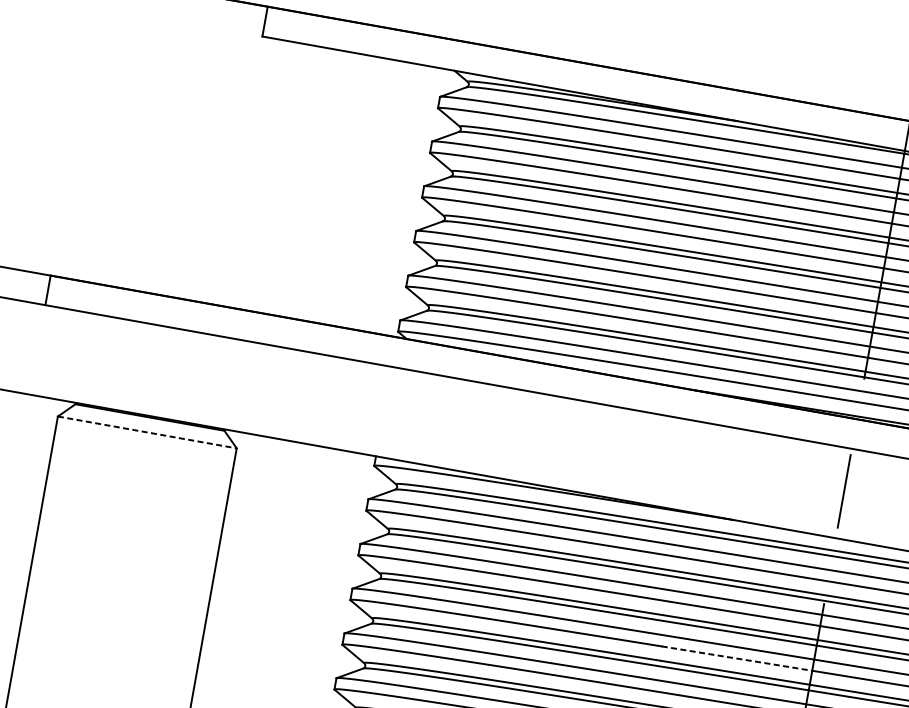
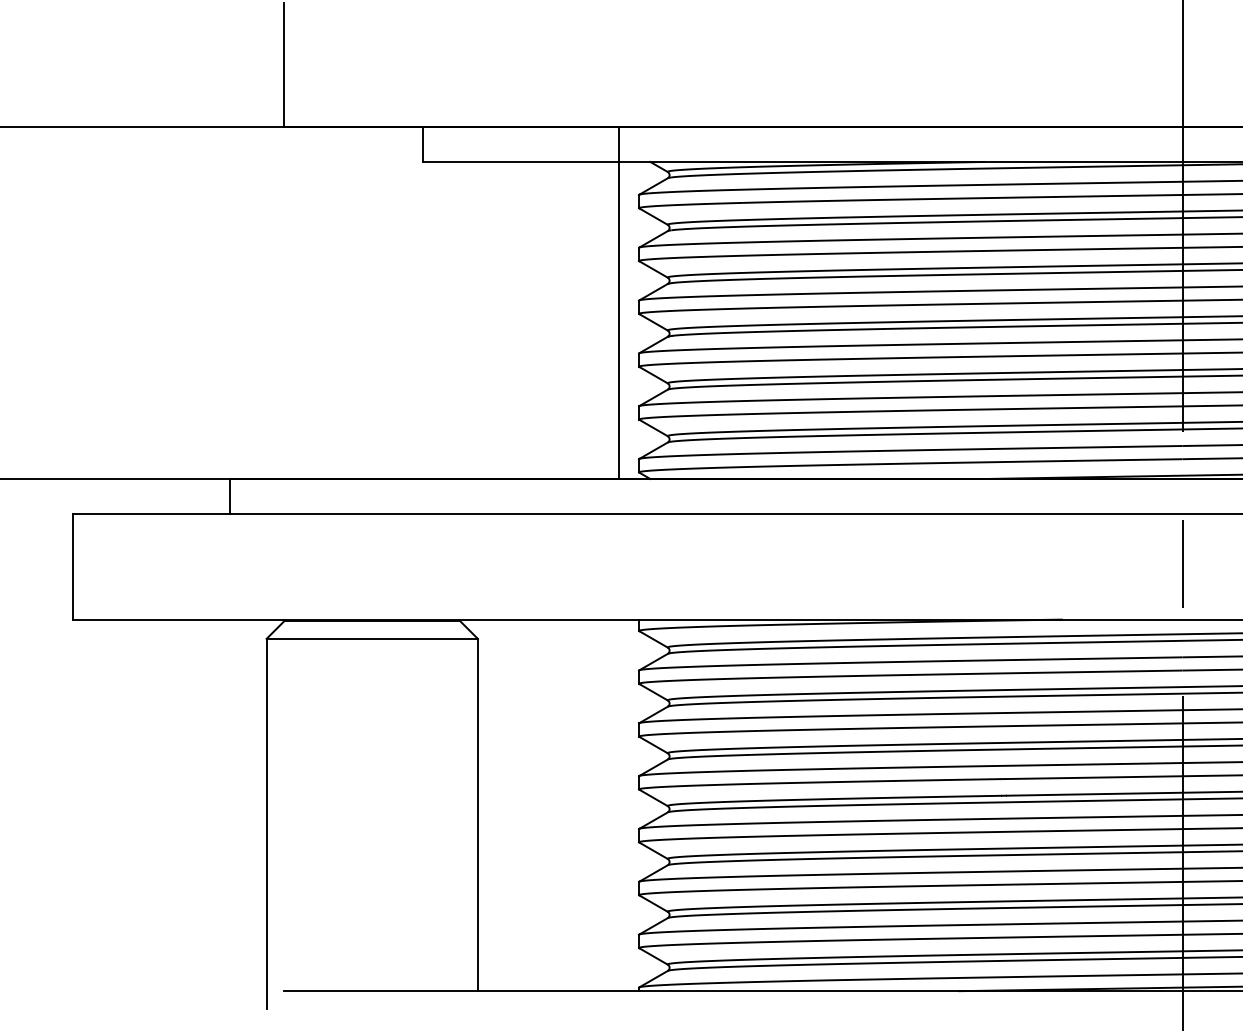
line: (406, 184) -> (618, 302), added
line: (147, 432) -> (372, 638), dashed -> solid
line: (736, 658) -> (1093, 777), dashed -> solid

